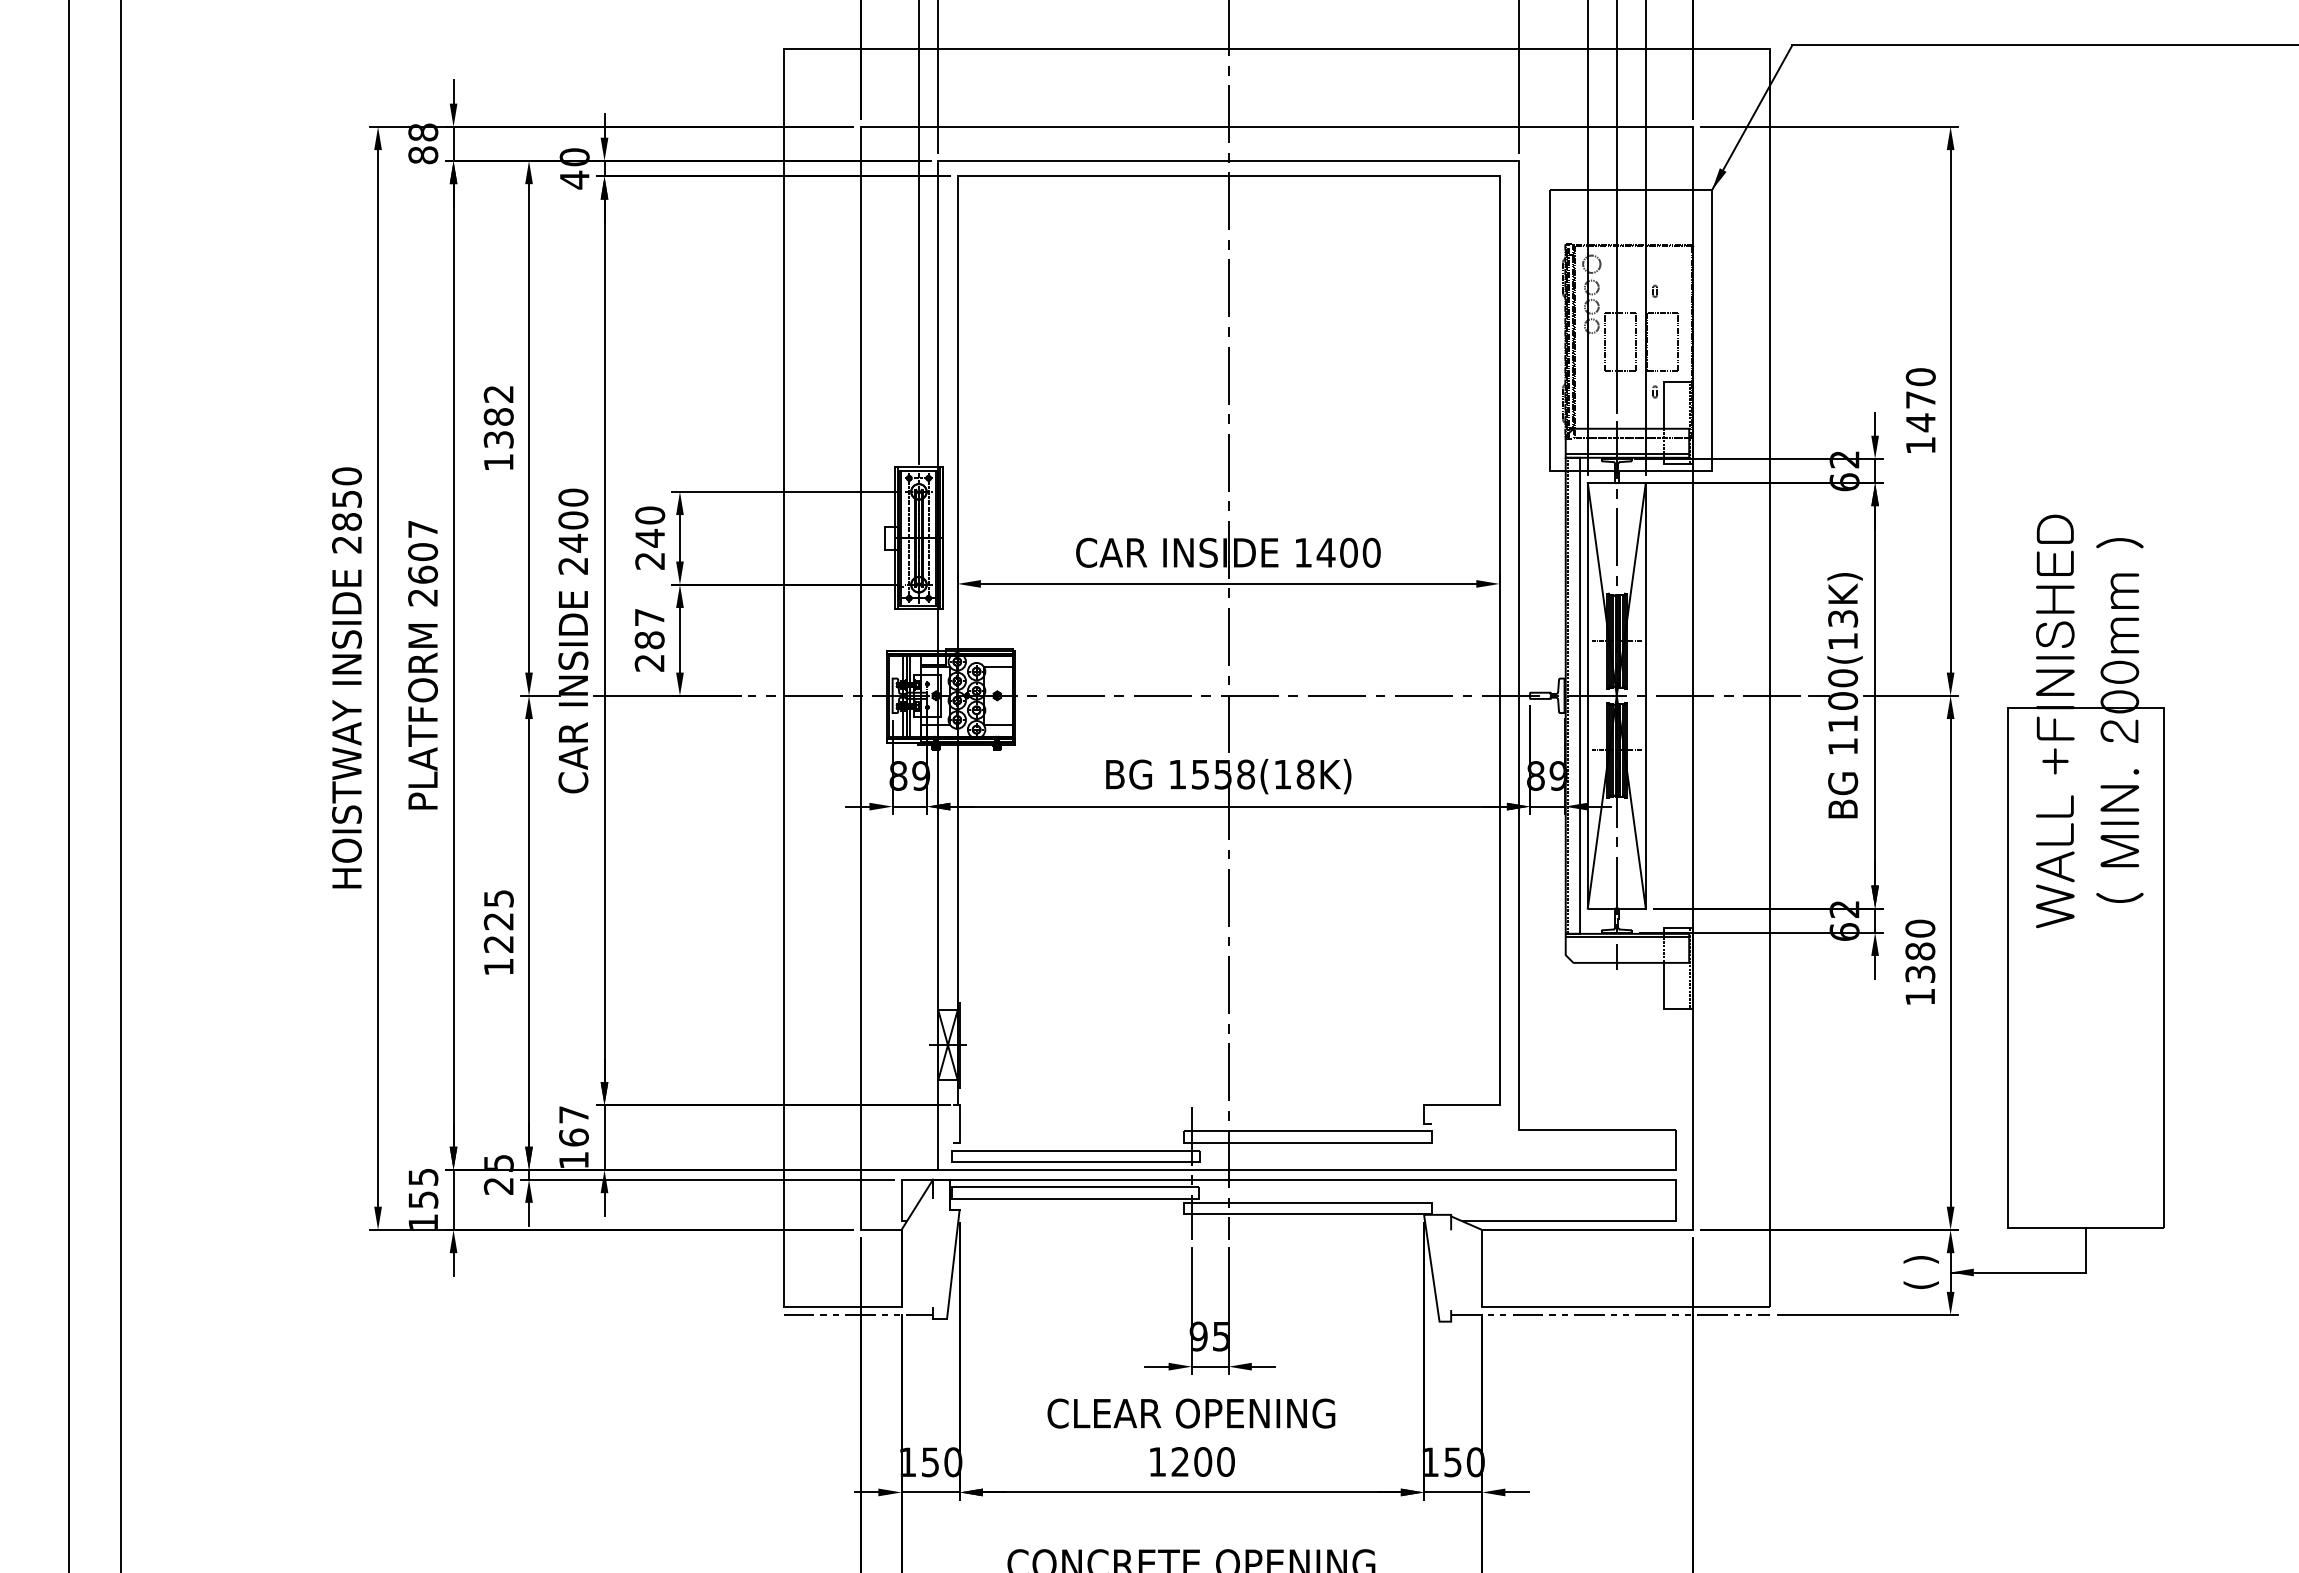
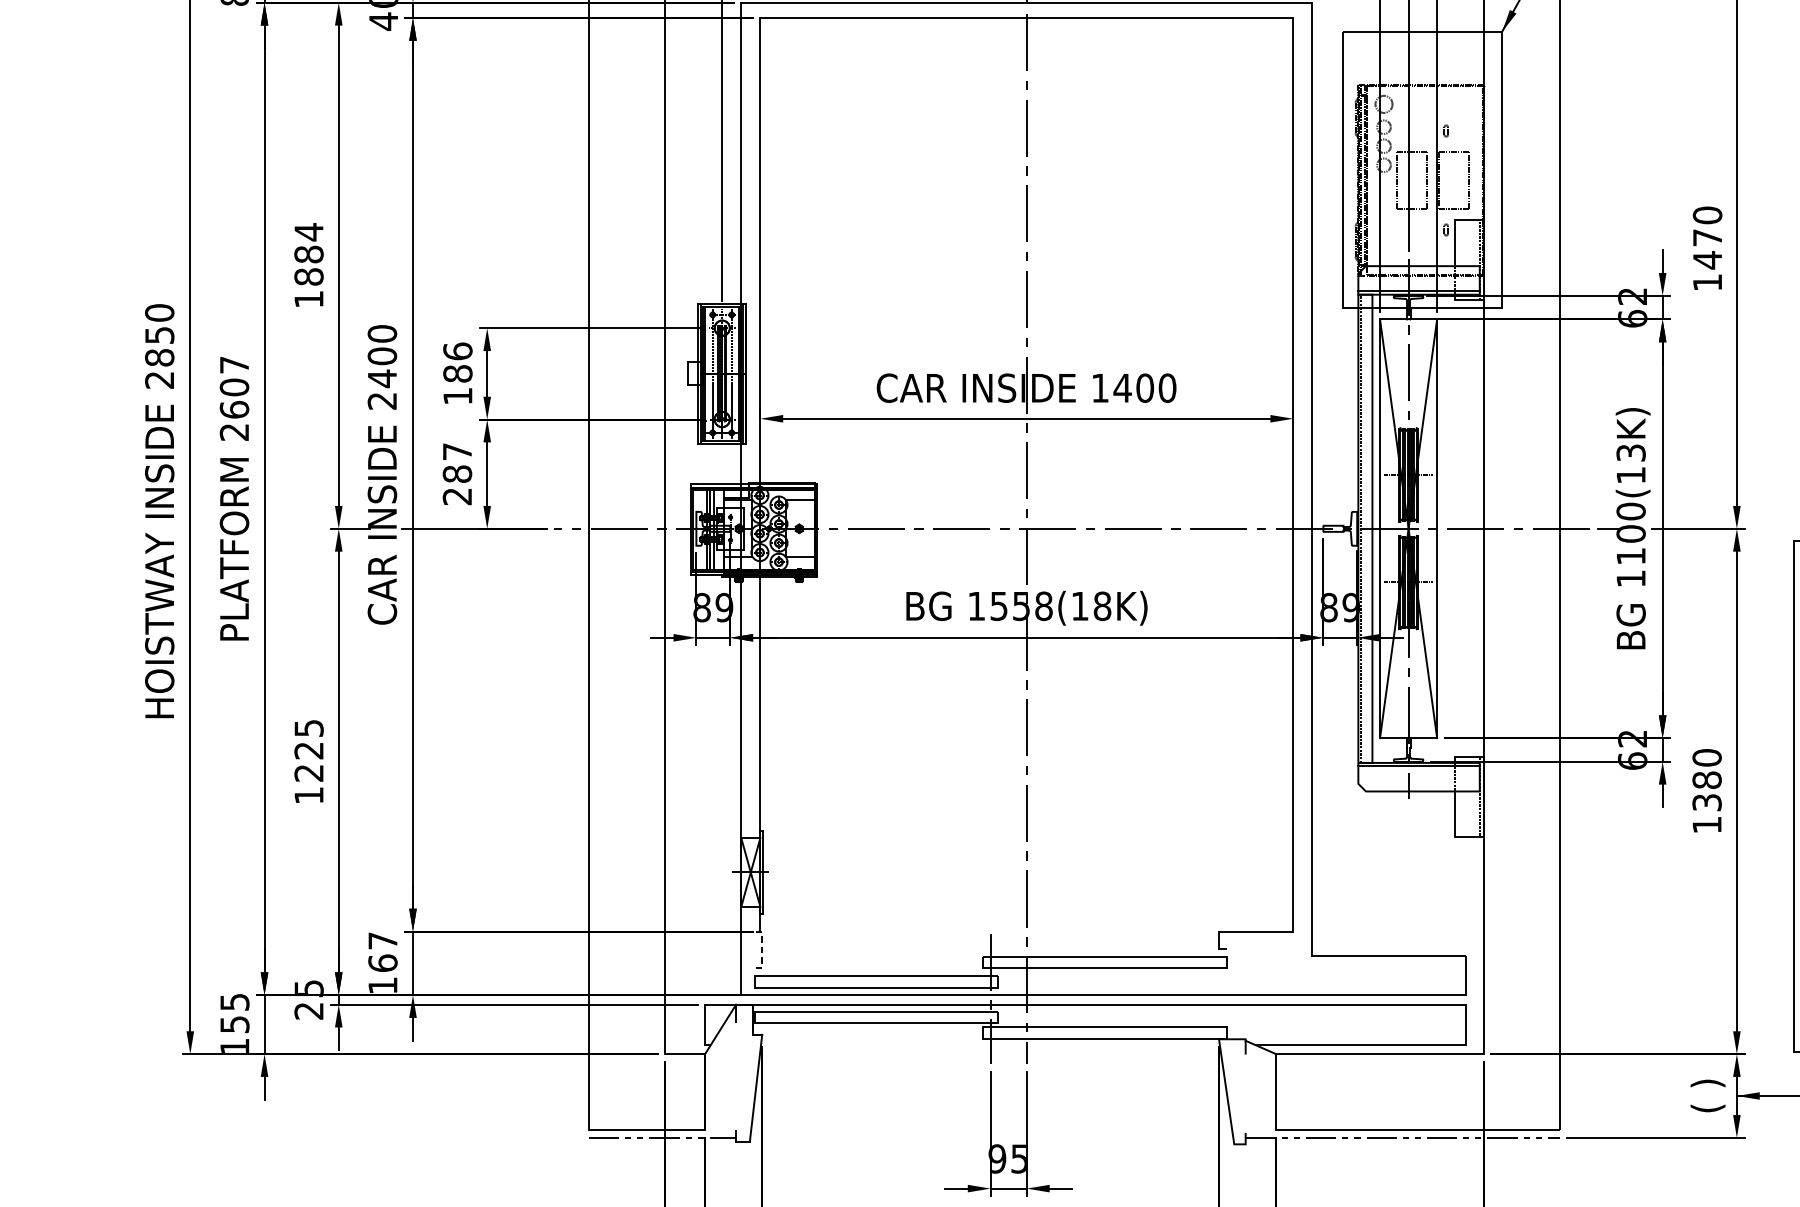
text: (498, 416) -> (308, 254), 1382 -> 1884
text: (650, 537) -> (458, 373), 240 -> 186
line: (959, 1124) -> (762, 950), solid -> dashed

